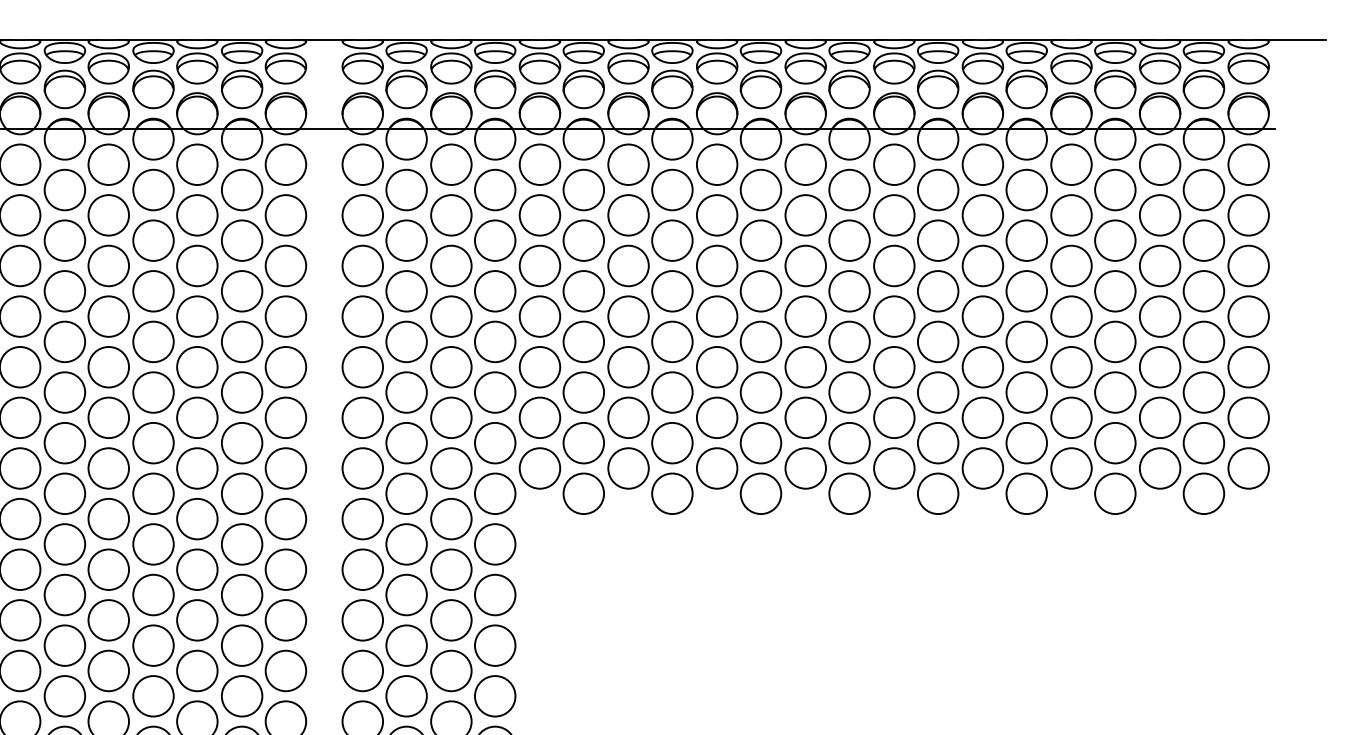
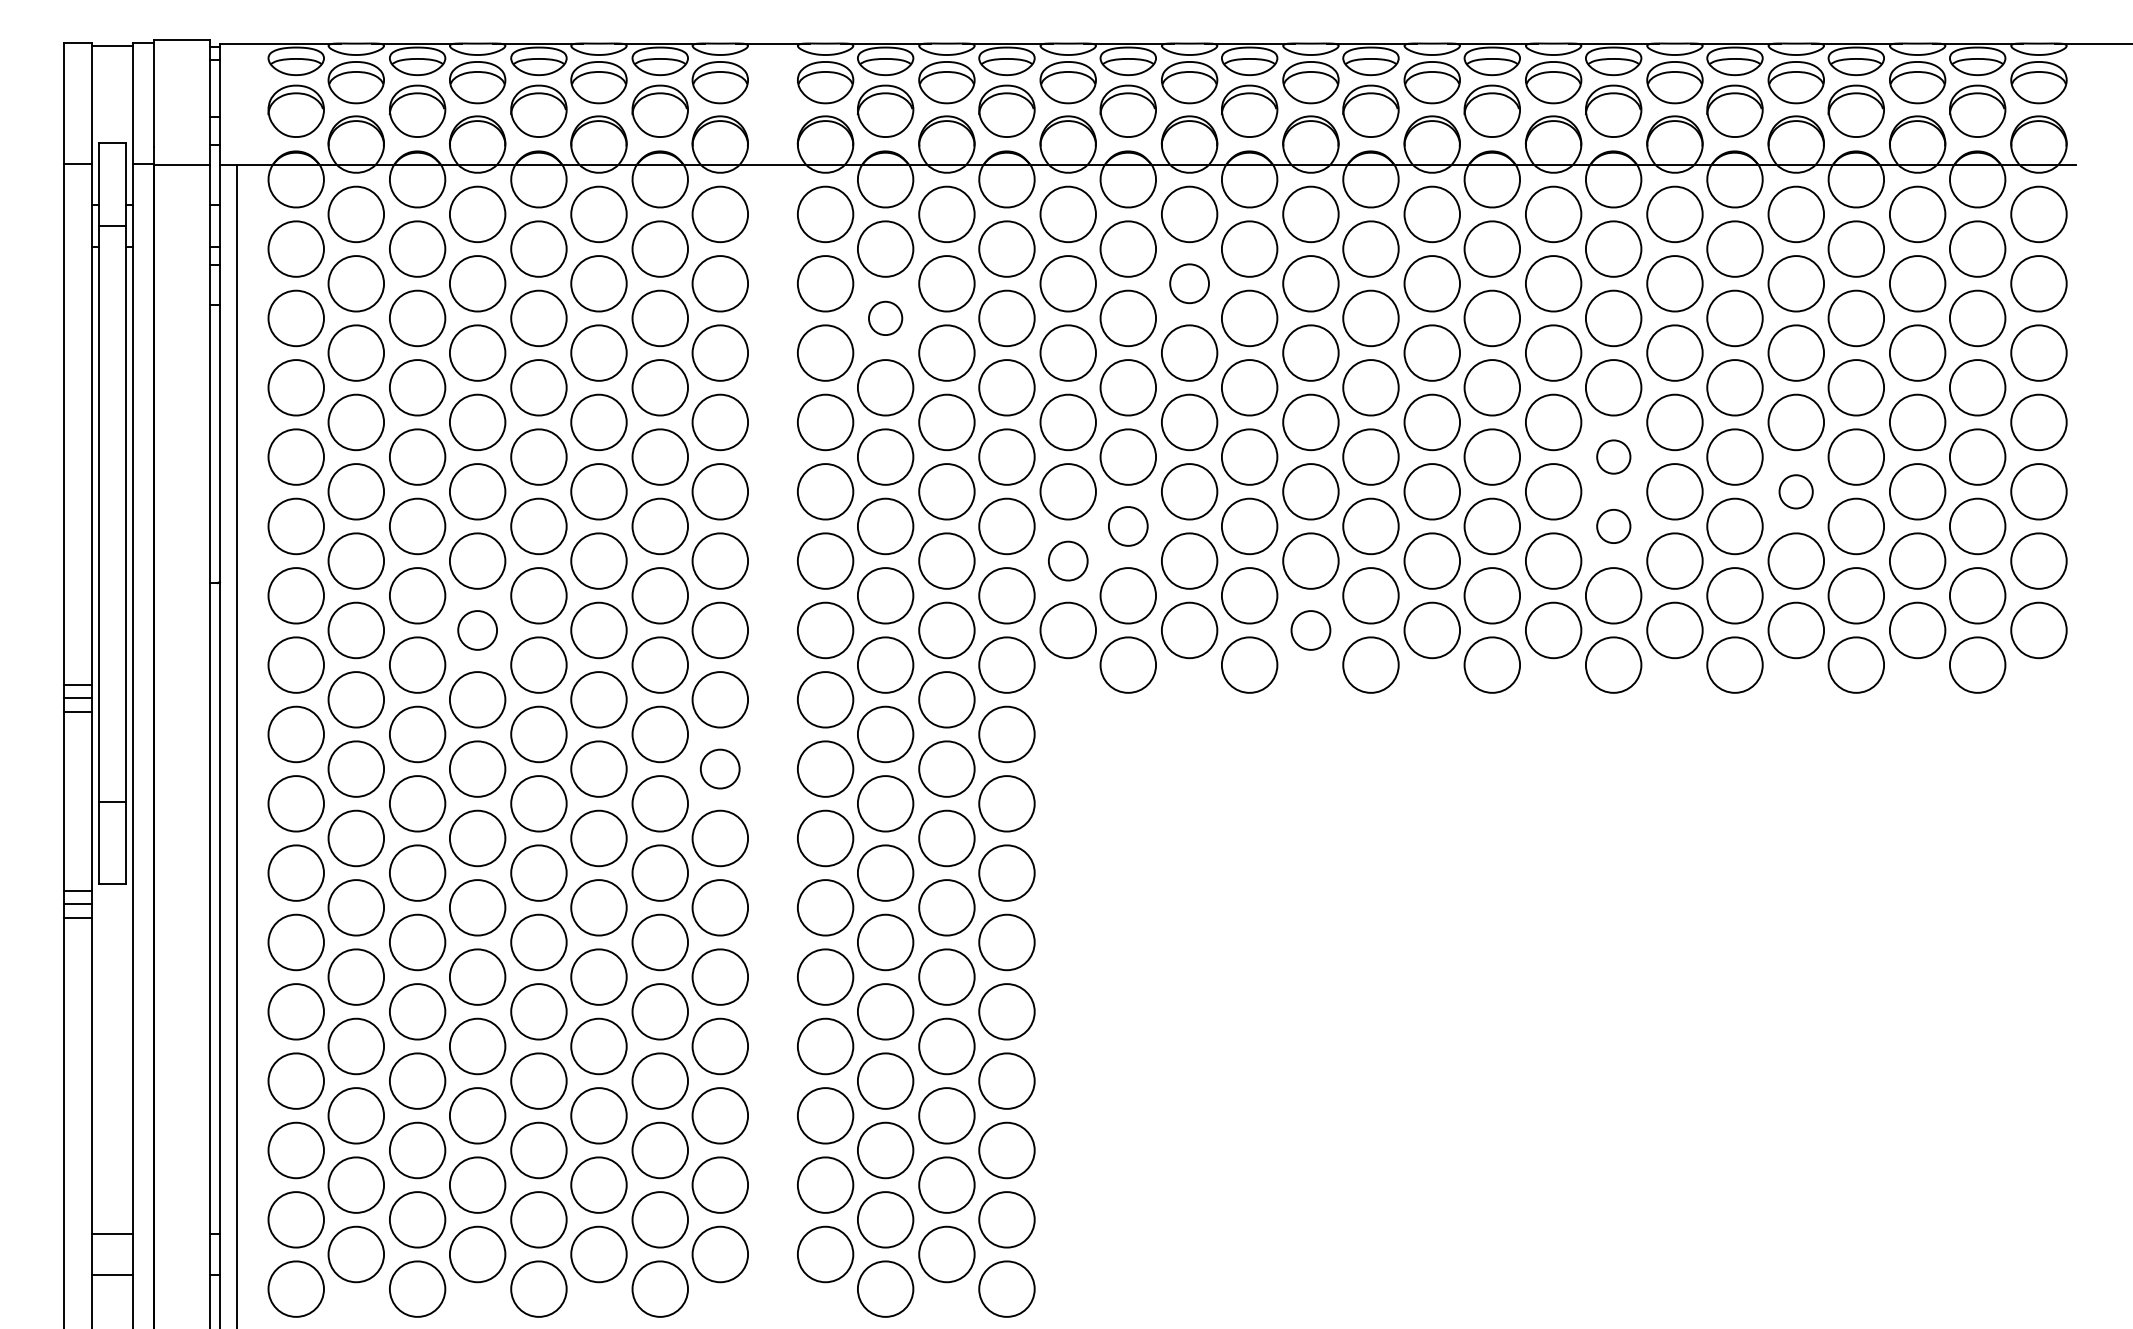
circle: (628, 215) -> (1189, 283), size x0.7
circle: (406, 240) -> (885, 318), size x0.6
circle: (938, 341) -> (1613, 456), size x0.6
circle: (1070, 367) -> (1795, 491), size x0.6
circle: (583, 392) -> (1128, 526), size x0.7
circle: (938, 392) -> (1613, 526), size x0.6
circle: (539, 417) -> (1067, 560), size x0.7
circle: (108, 468) -> (477, 630), size x0.7
circle: (716, 468) -> (1310, 630), size x0.7
circle: (285, 569) -> (719, 768), size x0.7

